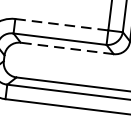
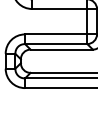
line: (62, 24) -> (56, 34), dashed -> solid
line: (66, 48) -> (61, 49), dashed -> solid

